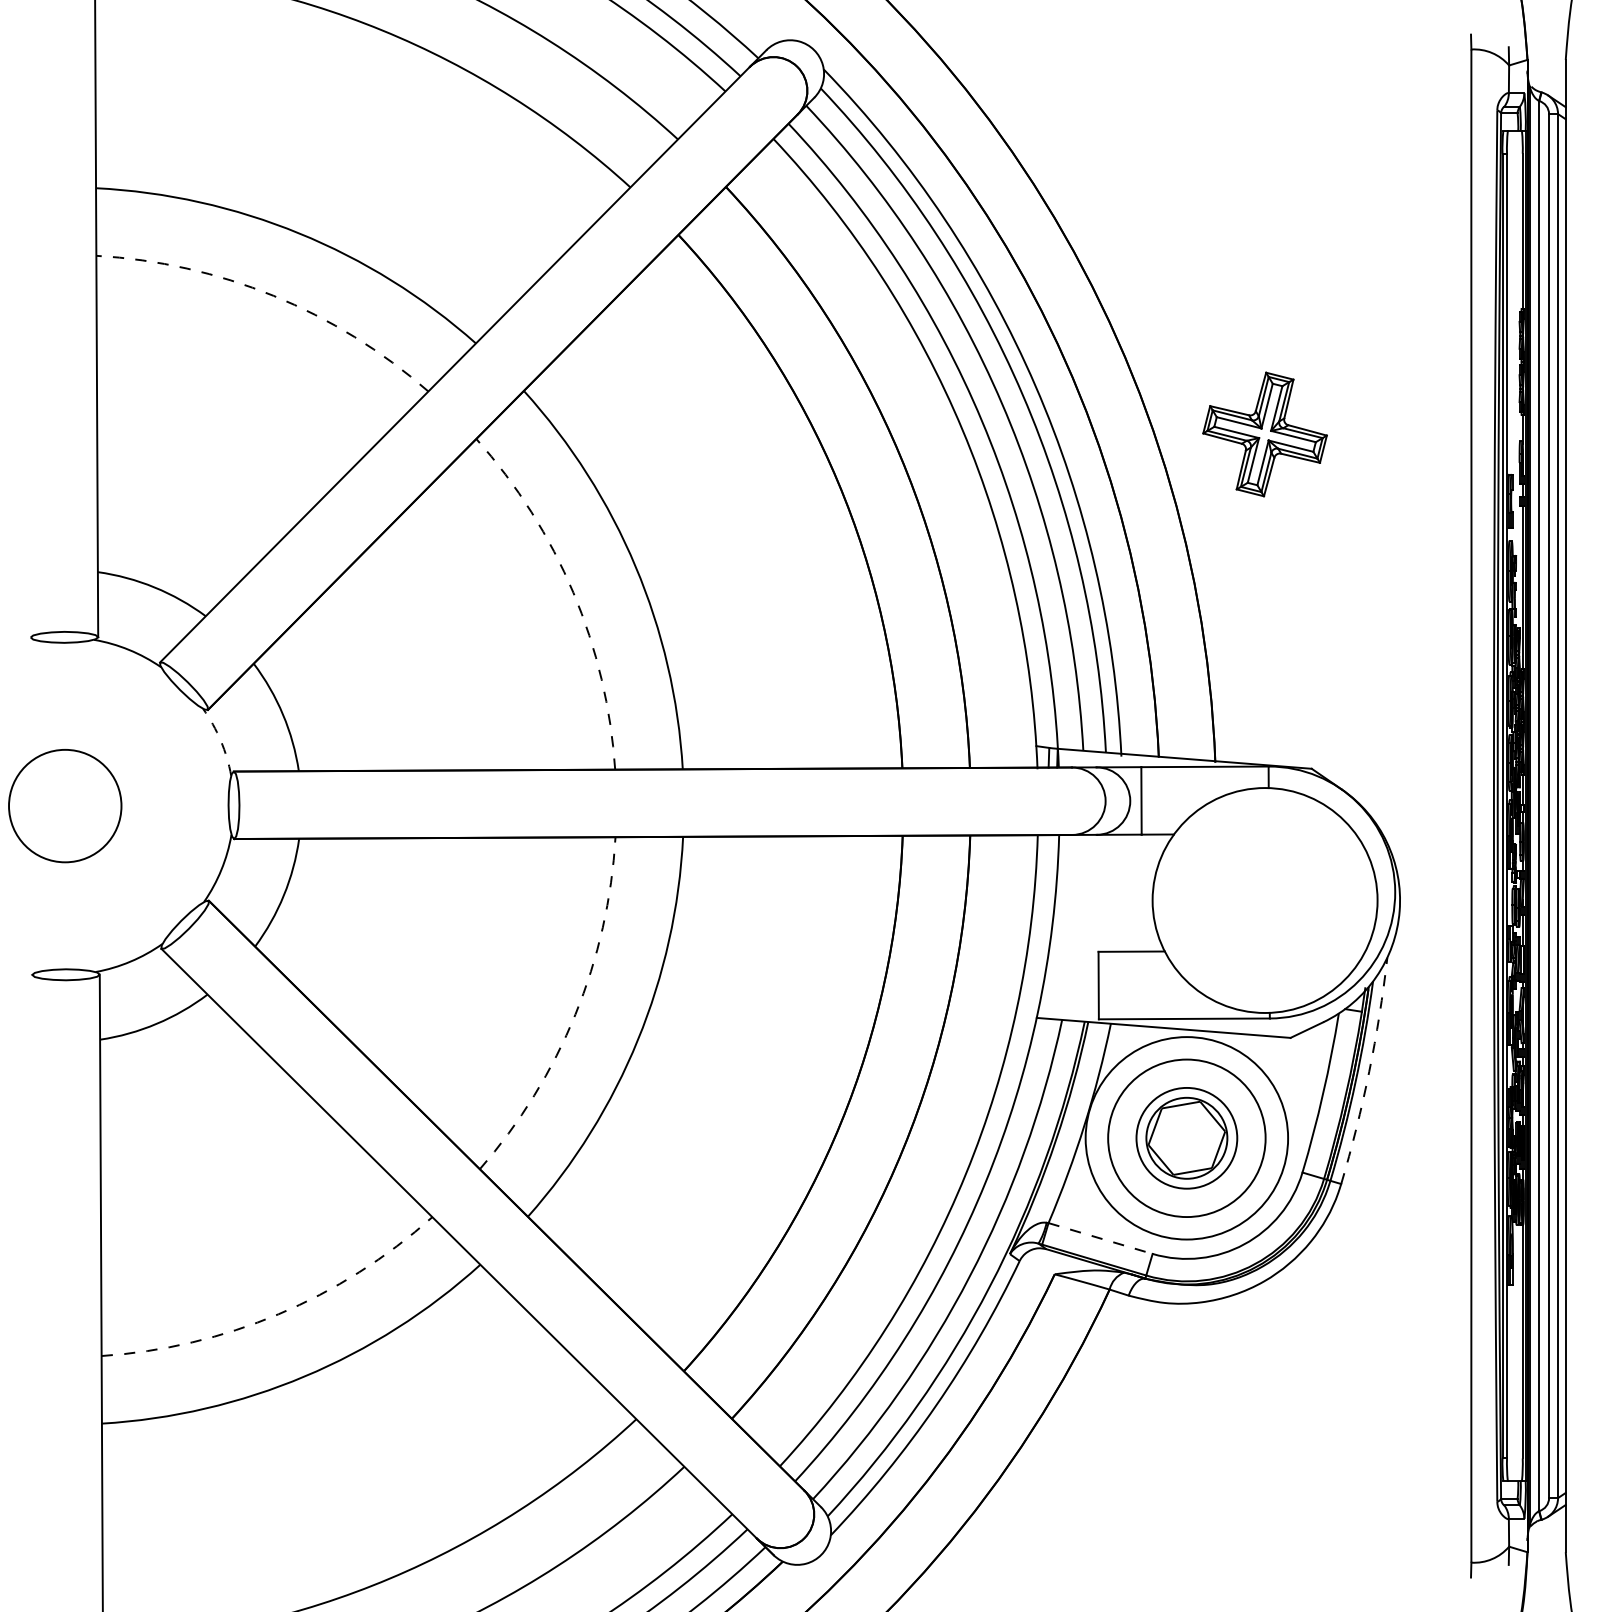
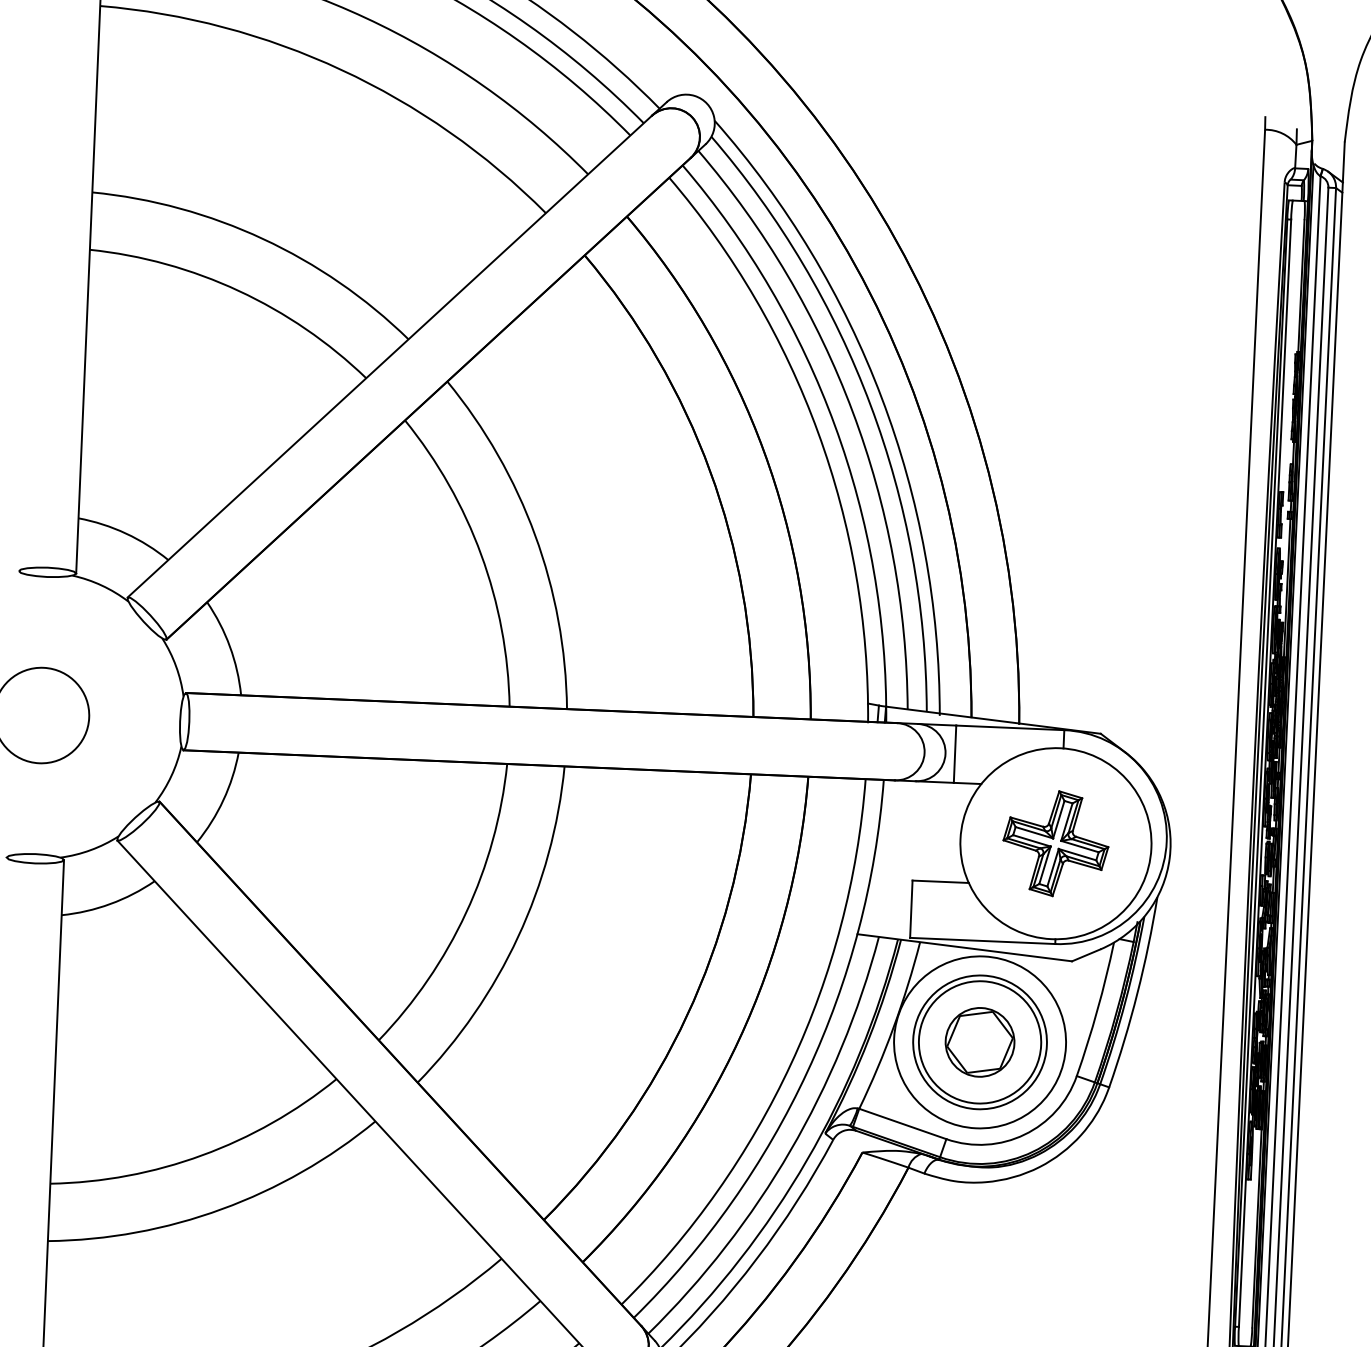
arc: (273, 295) -> (238, 290), dashed -> solid
part: (1264, 434) -> (1055, 843), moved
arc: (573, 592) -> (481, 554), dashed -> solid
arc: (220, 740) -> (175, 666), dashed -> solid
arc: (575, 1014) -> (466, 912), dashed -> solid
arc: (1369, 1071) -> (1137, 993), dashed -> solid
circle: (1186, 1138) -> (979, 1042), size x1.43
line: (1101, 1238) -> (903, 1124), dashed -> solid
arc: (278, 1314) -> (202, 1155), dashed -> solid

